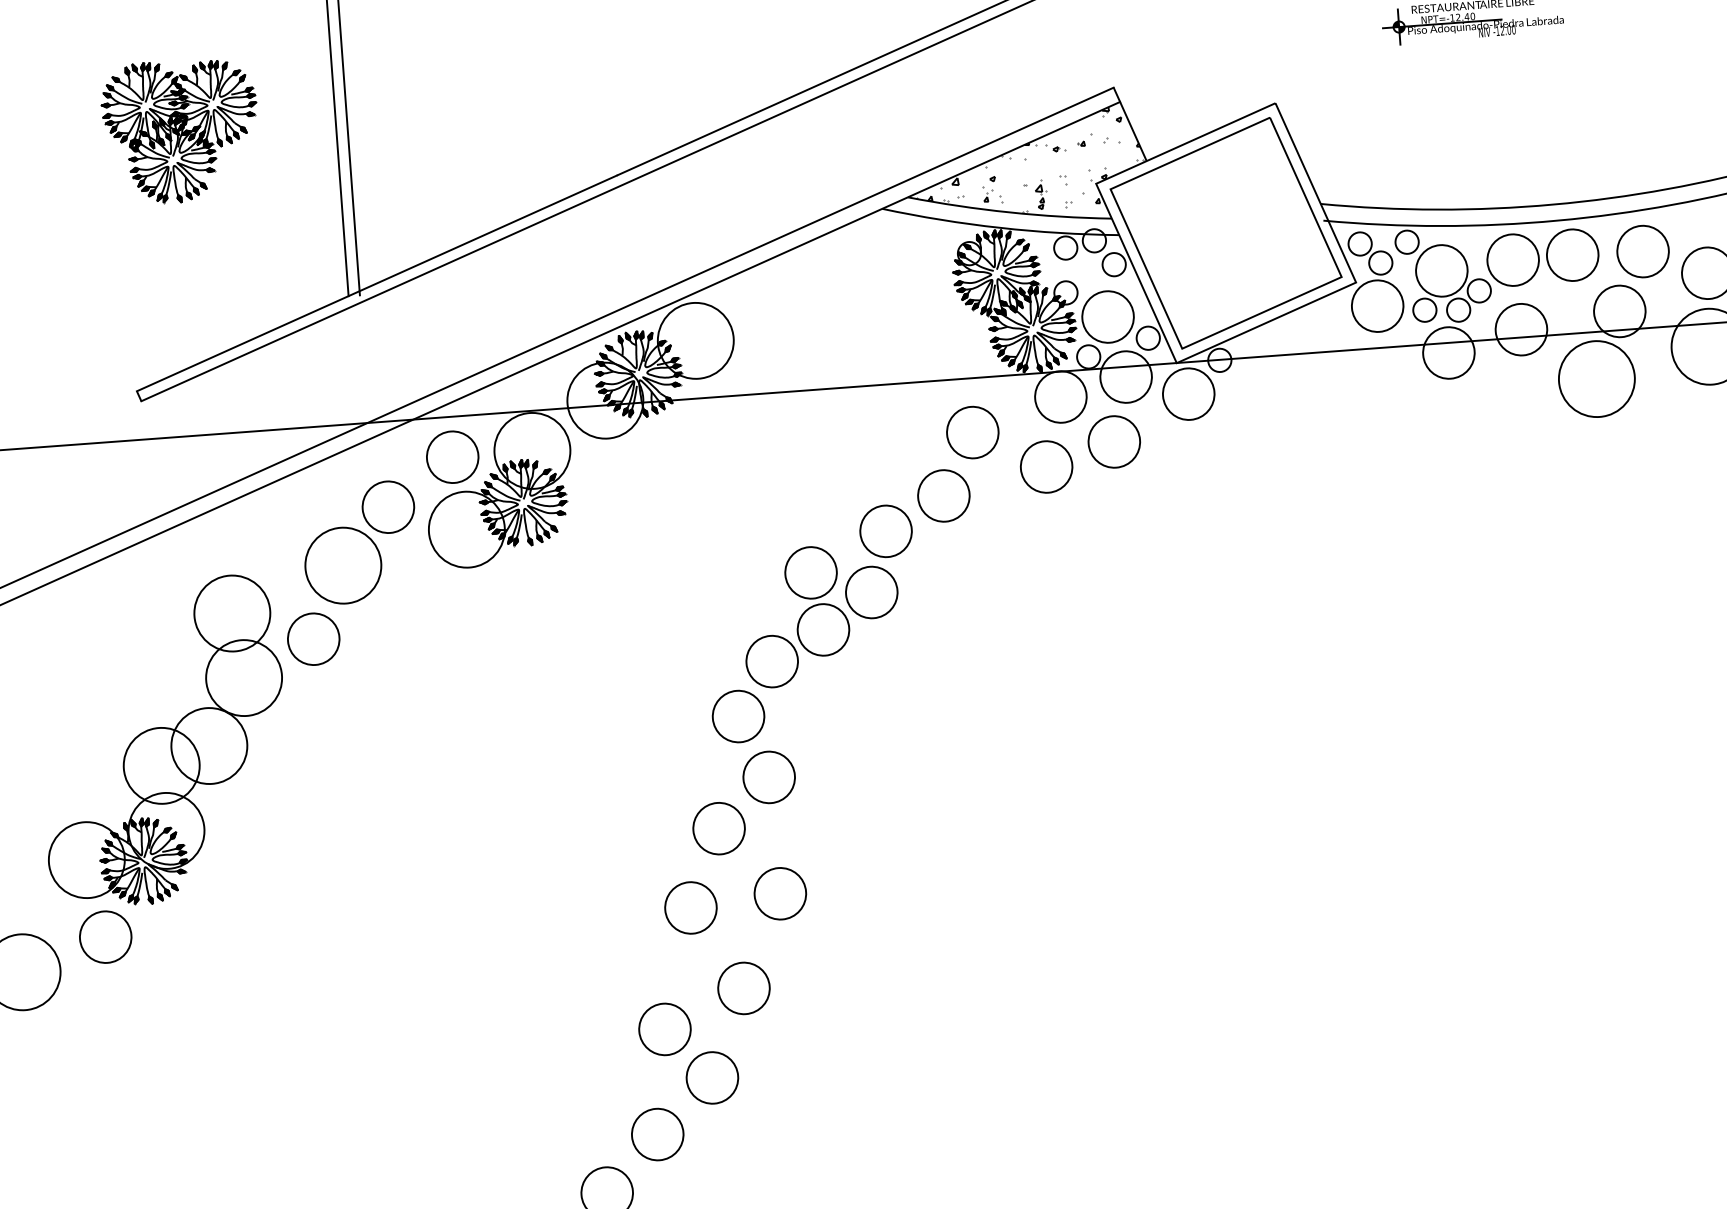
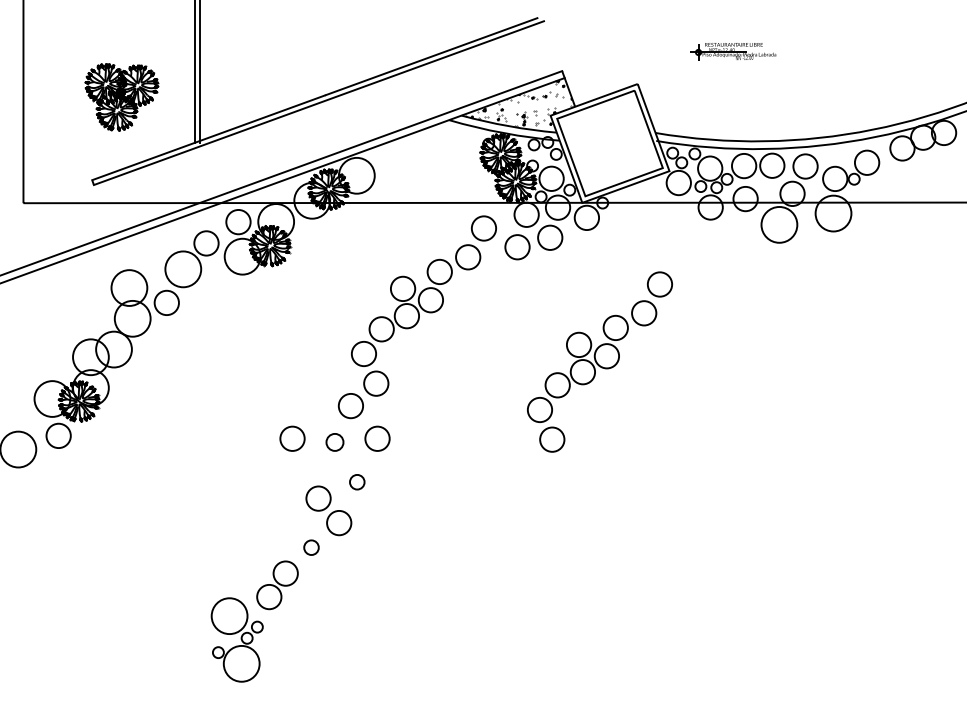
part: (180, 131) -> (121, 97), moved
part: (1237, 695) -> (599, 361), added
circle: (600, 906) -> (292, 438), added
circle: (689, 908) -> (334, 442), size x0.7
circle: (744, 989) -> (357, 482), size x0.6
circle: (657, 1133) -> (311, 547), size x0.6

